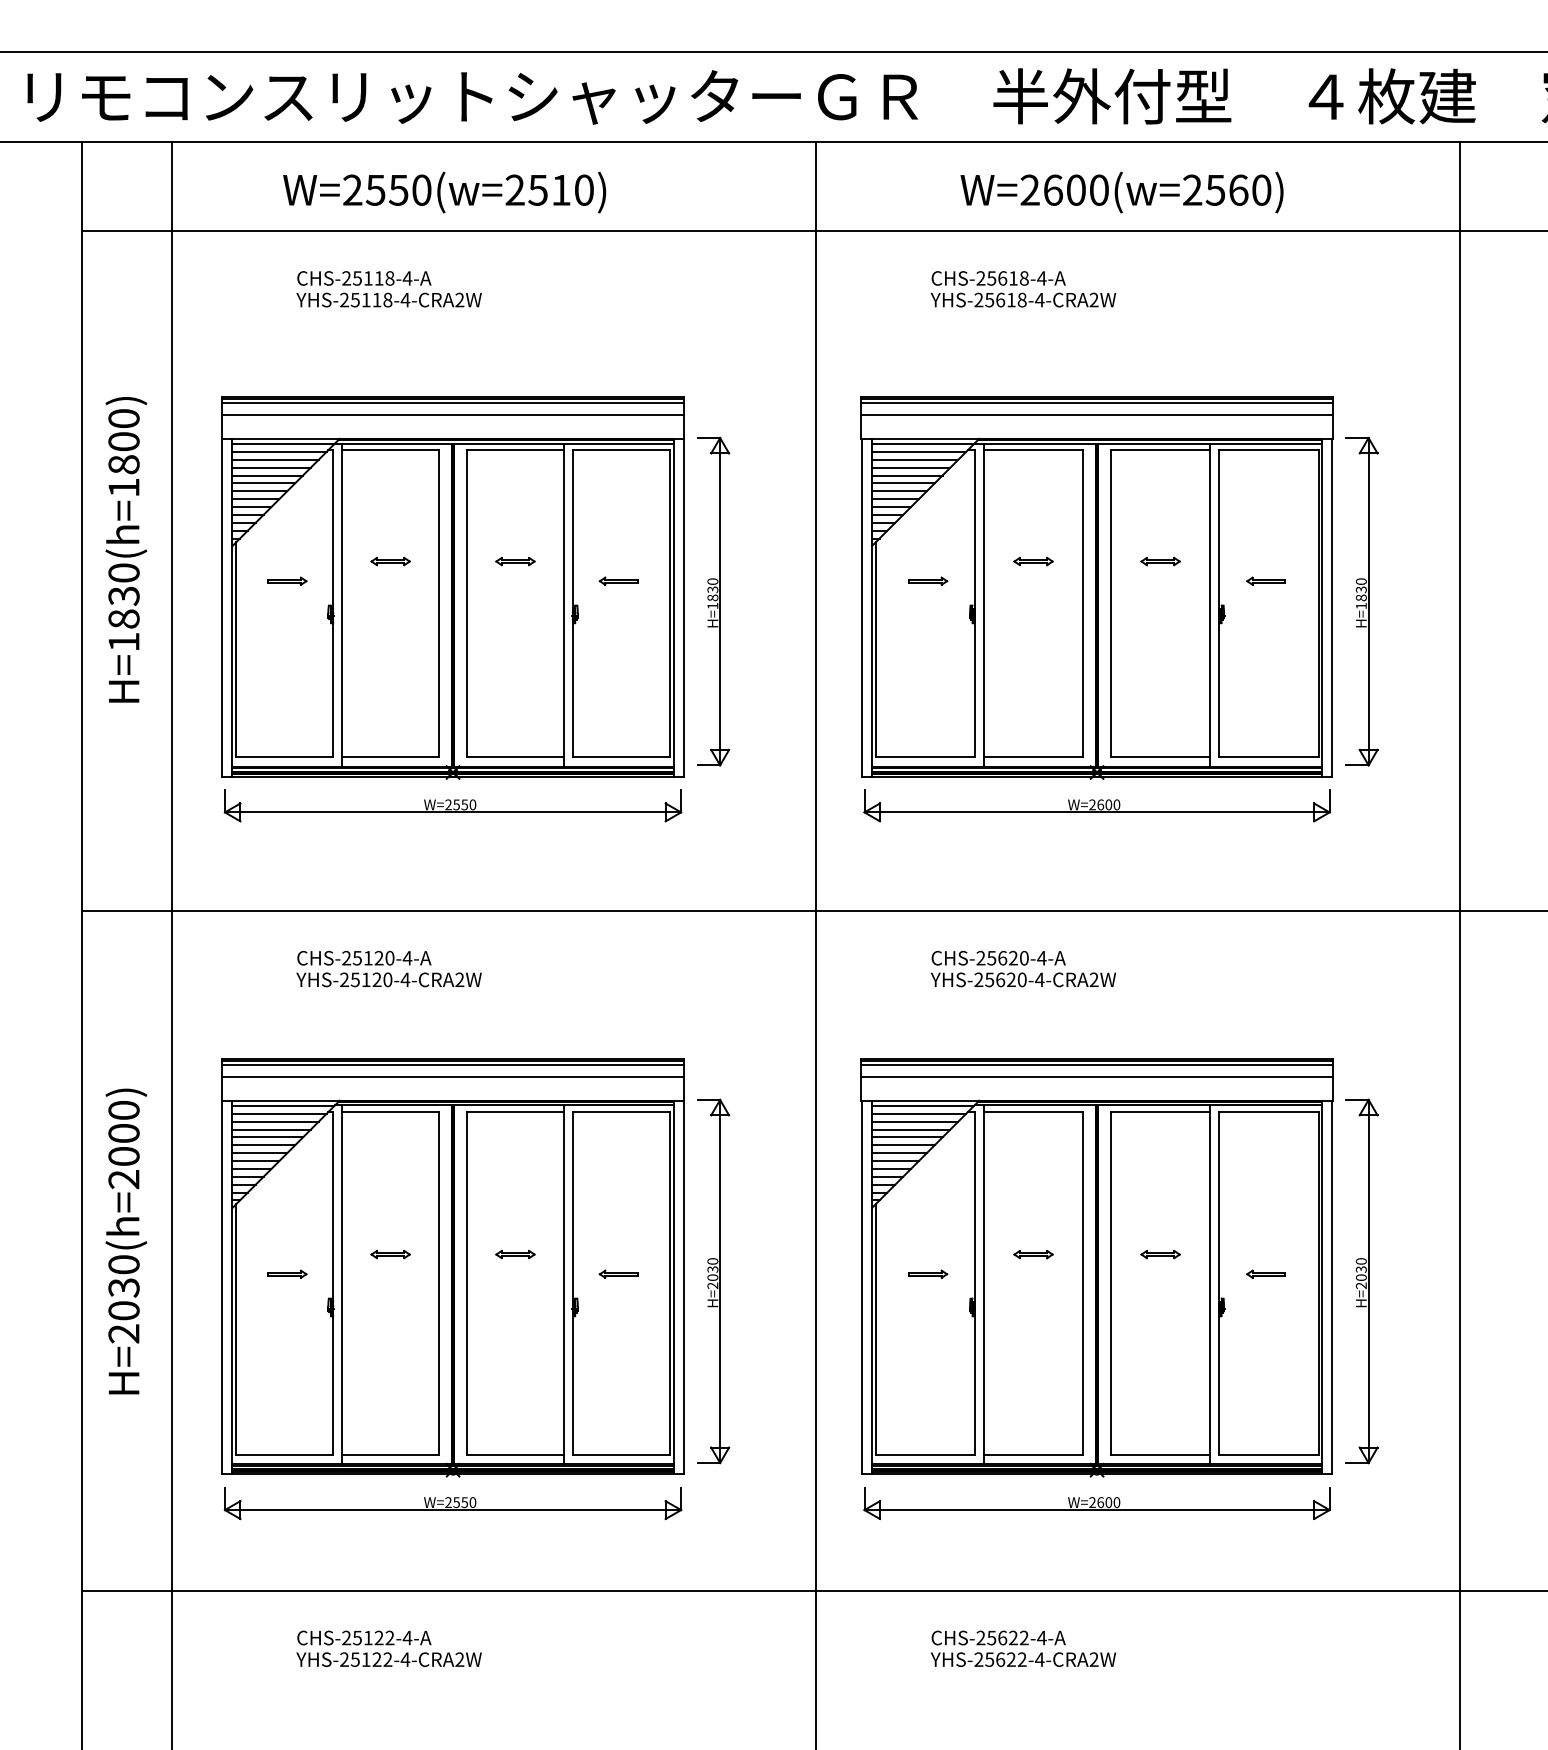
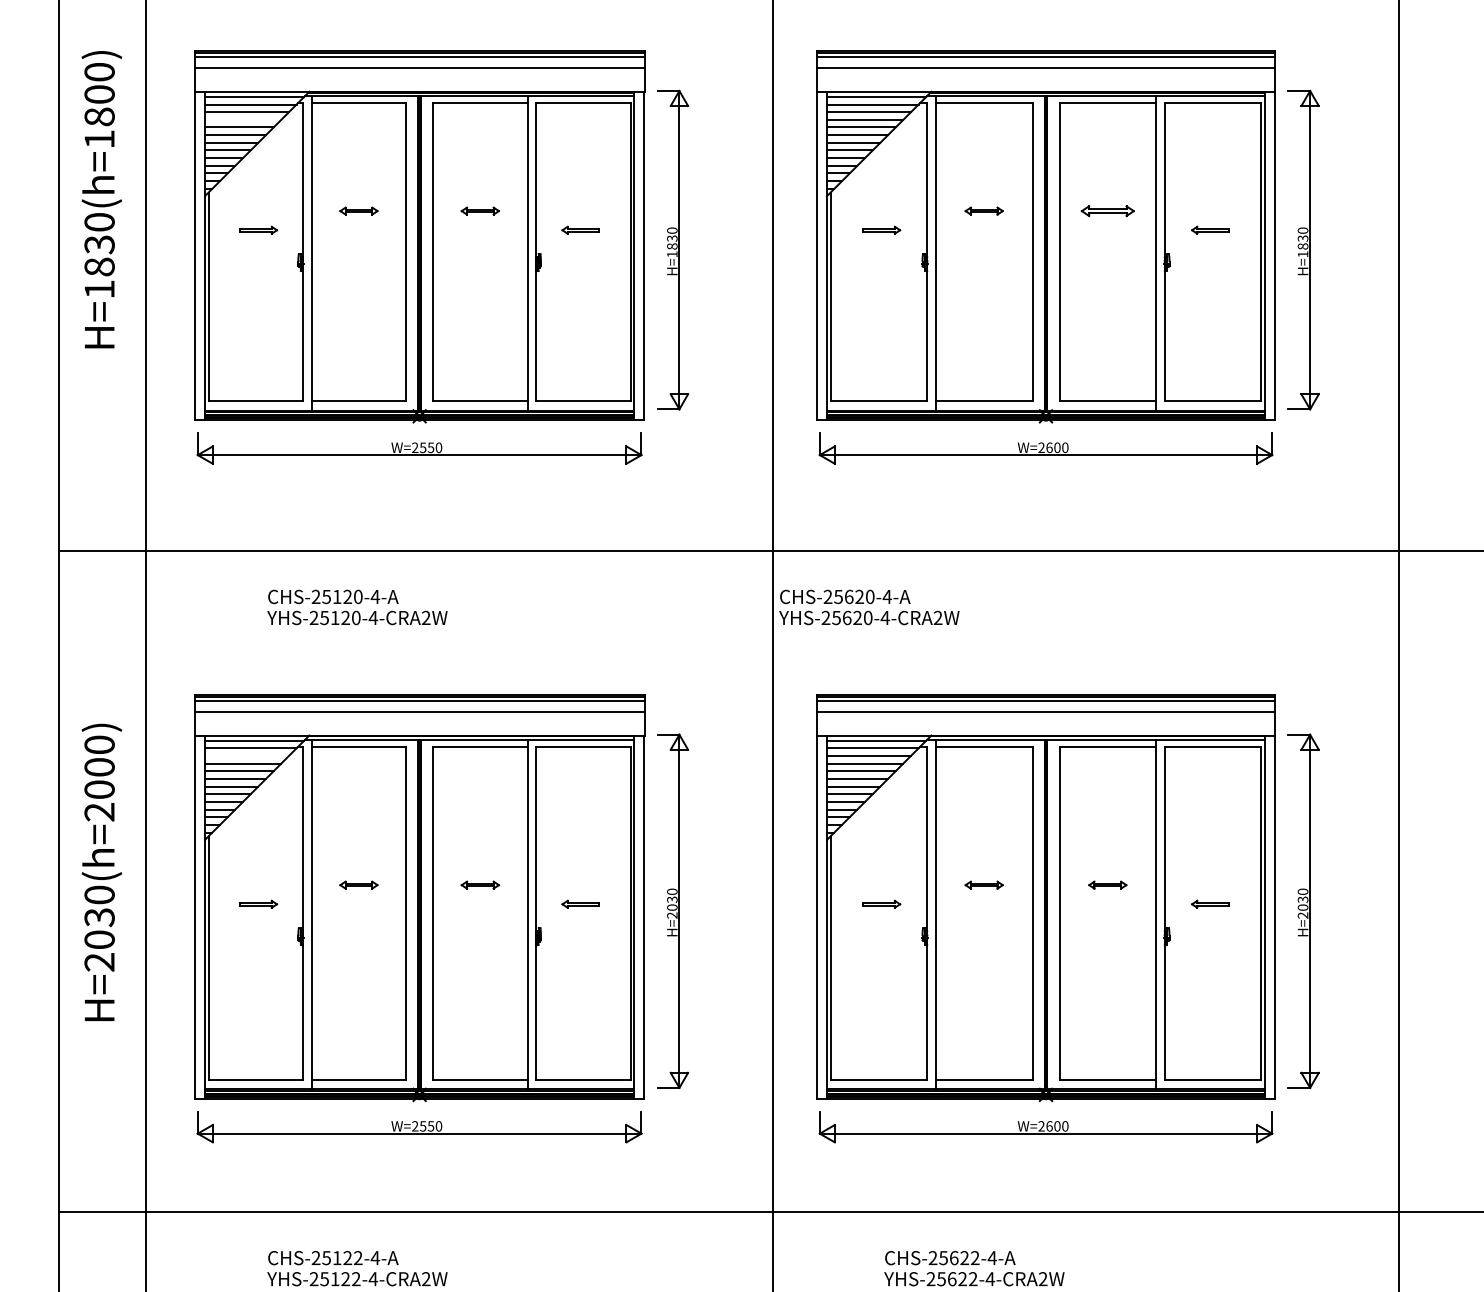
line: (271, 467) -> (243, 119), removed
part: (1160, 561) -> (1107, 211), size x1.4
text: (1023, 968) -> (869, 606), moved
line: (275, 1121) -> (246, 755), removed

